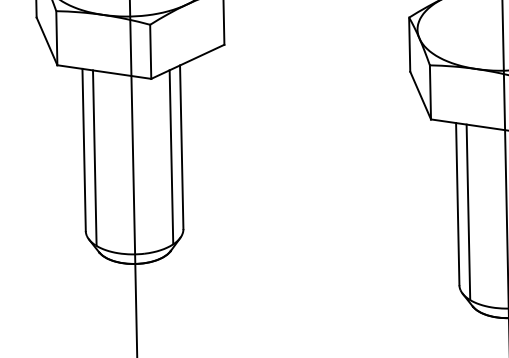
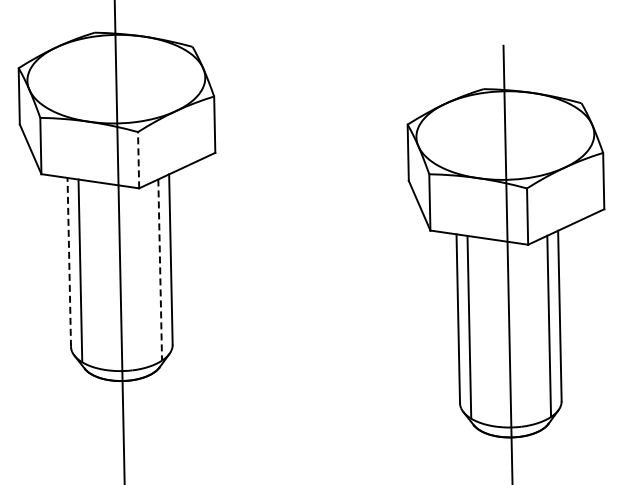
line: (150, 51) -> (138, 159), solid -> dashed
line: (84, 149) -> (69, 261), solid -> dashed
line: (171, 156) -> (160, 269), solid -> dashed

